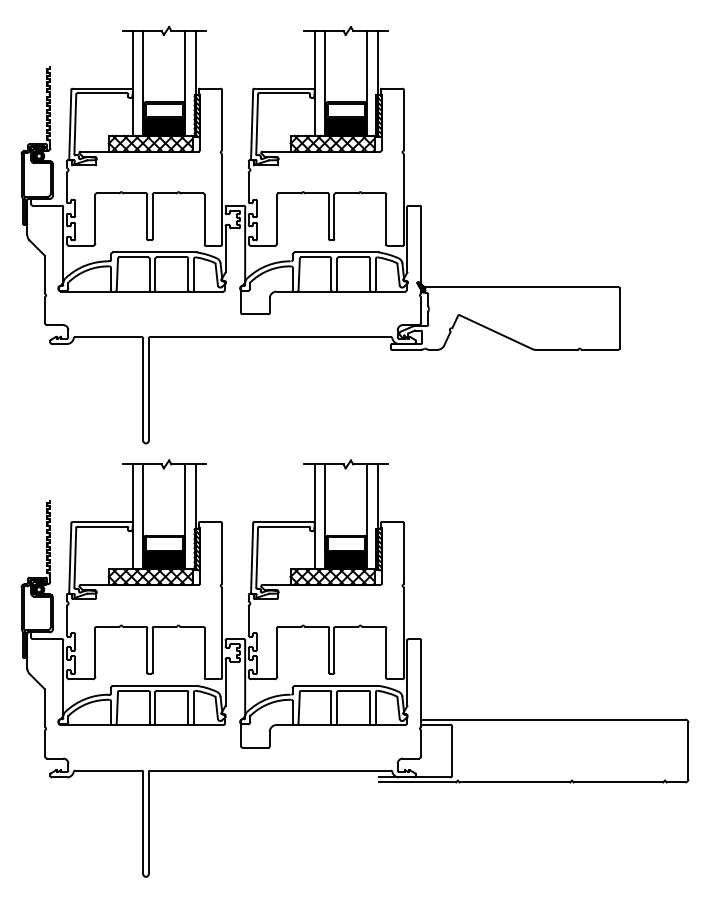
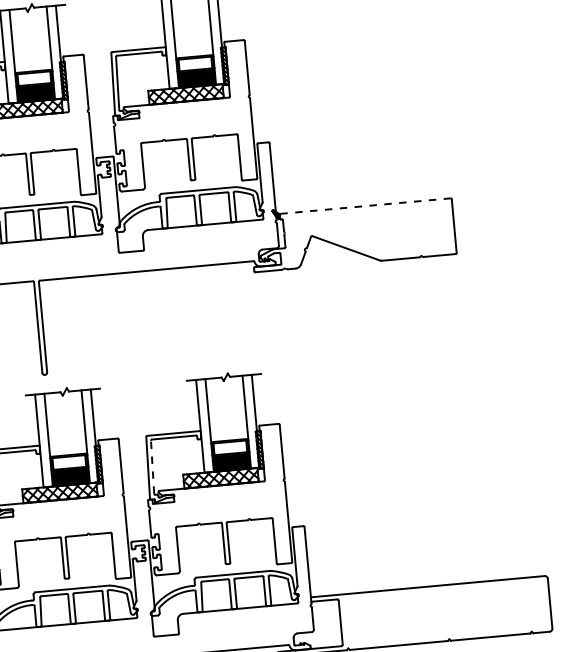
line: (522, 286) -> (365, 205), solid -> dashed
line: (257, 557) -> (152, 467), solid -> dashed

